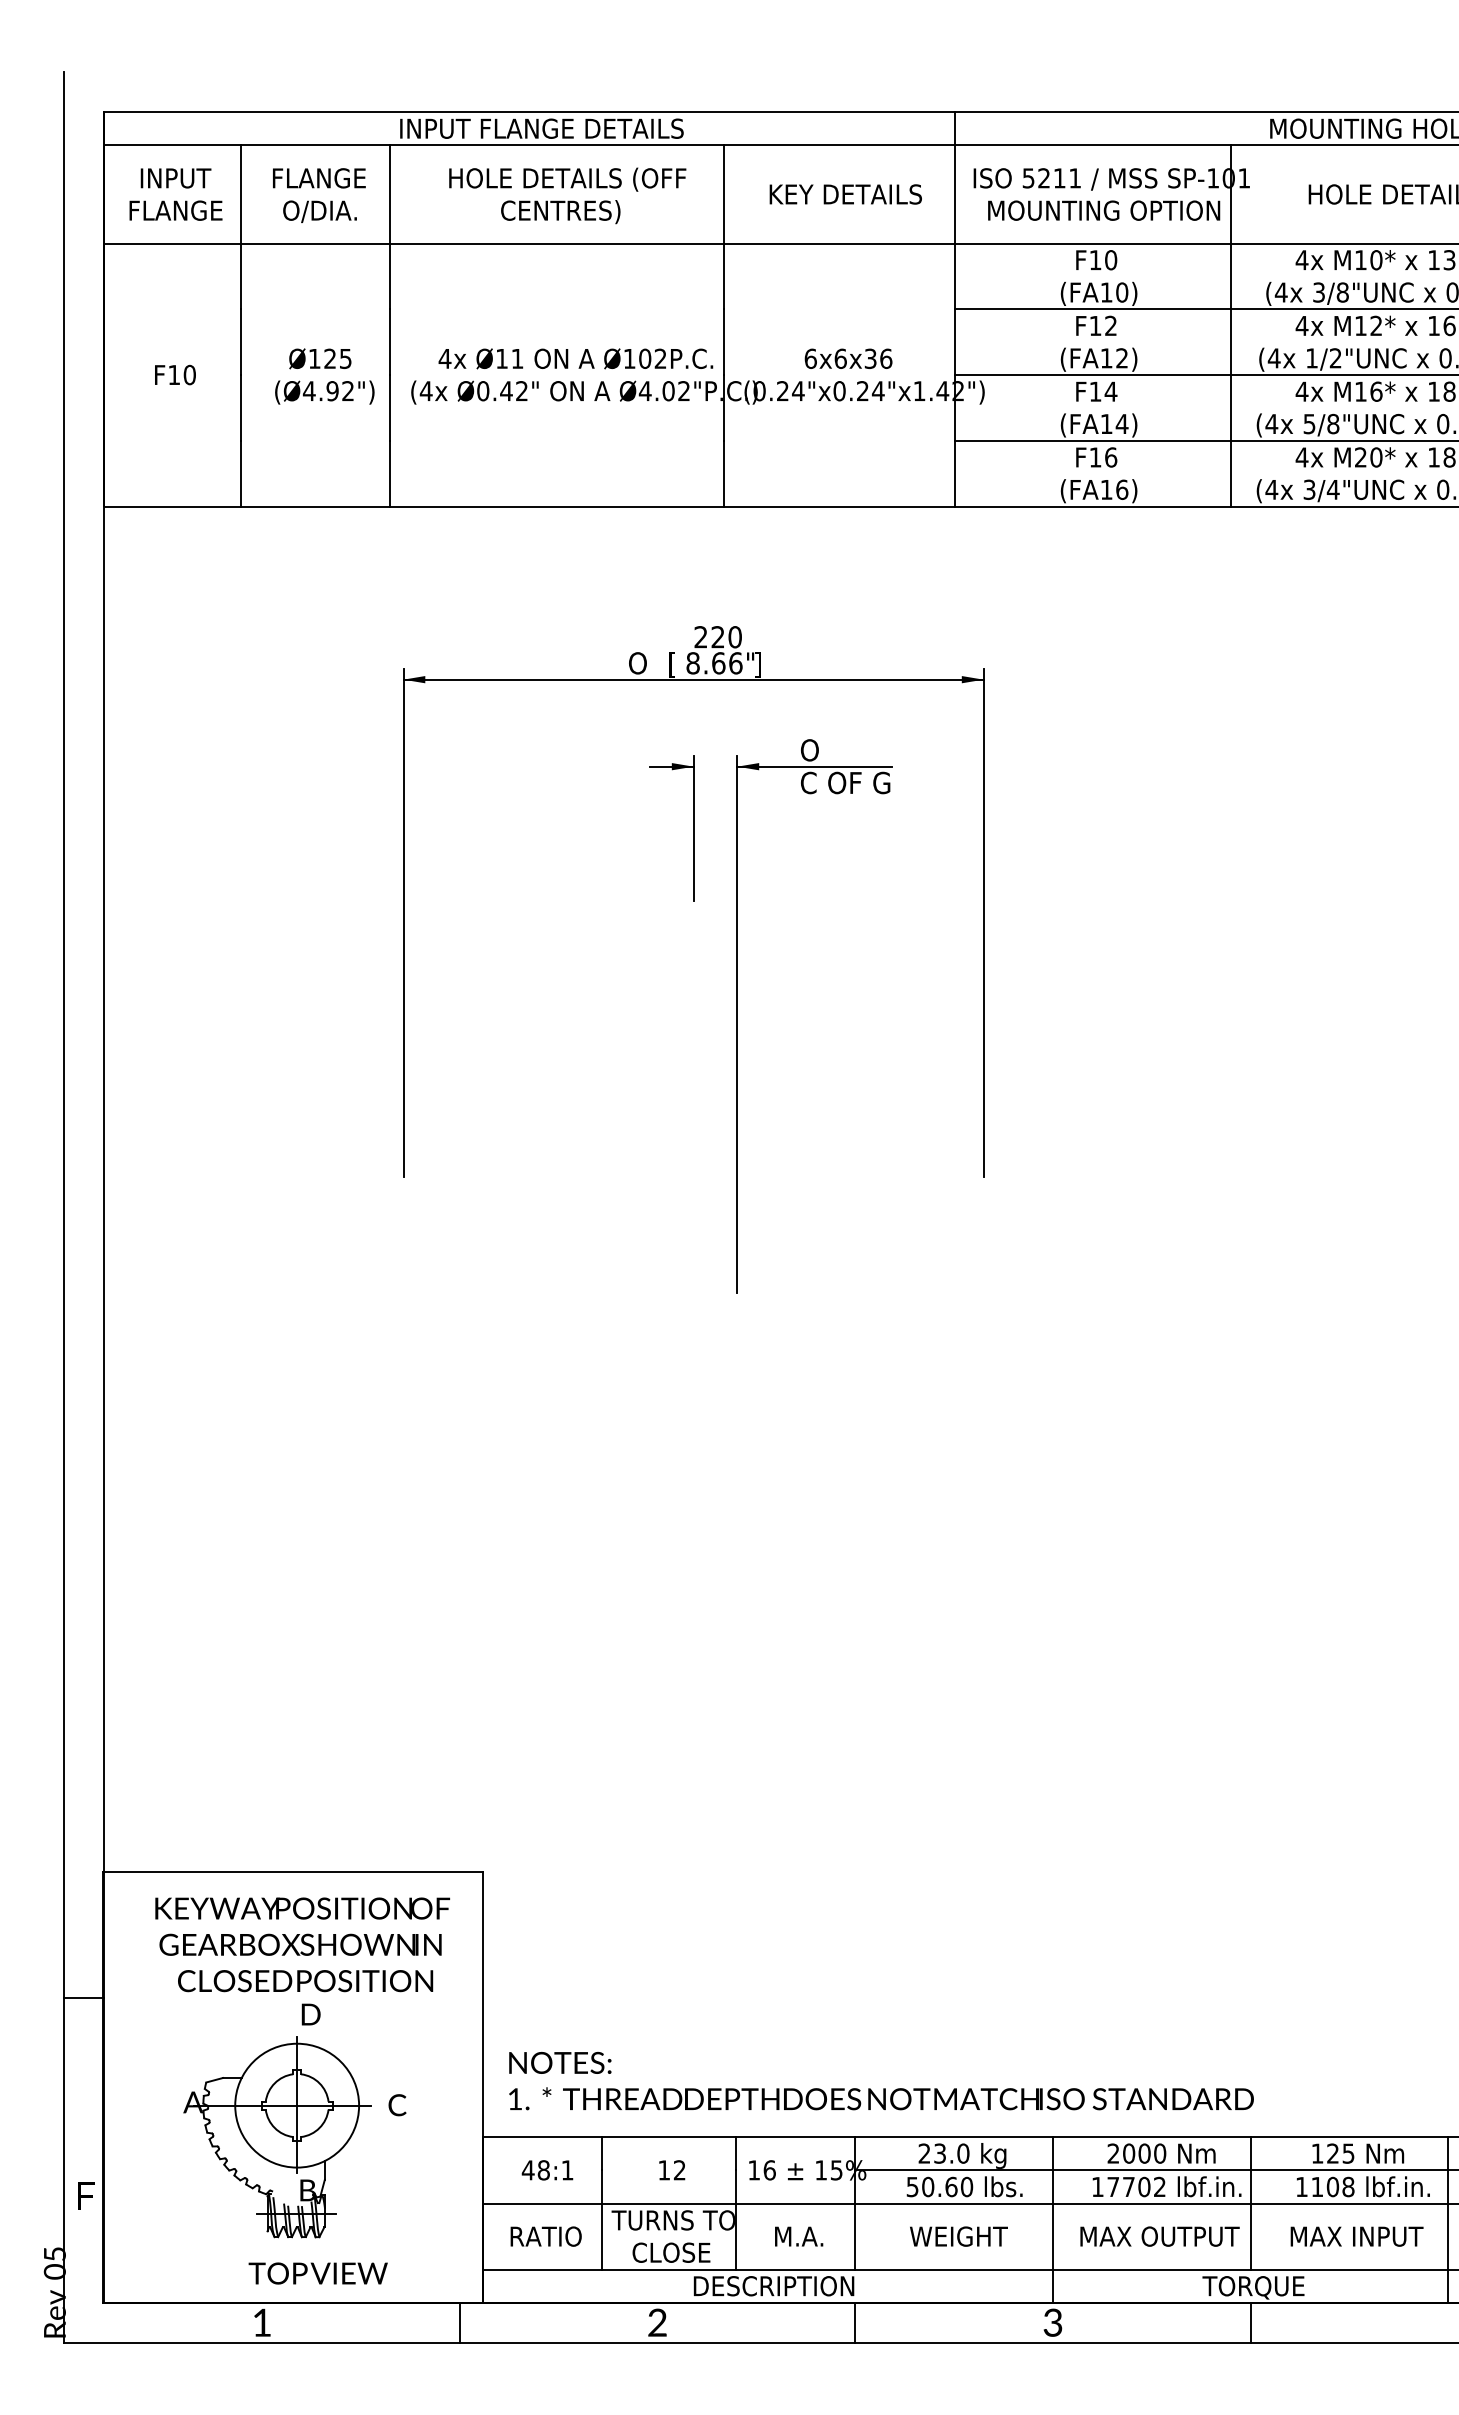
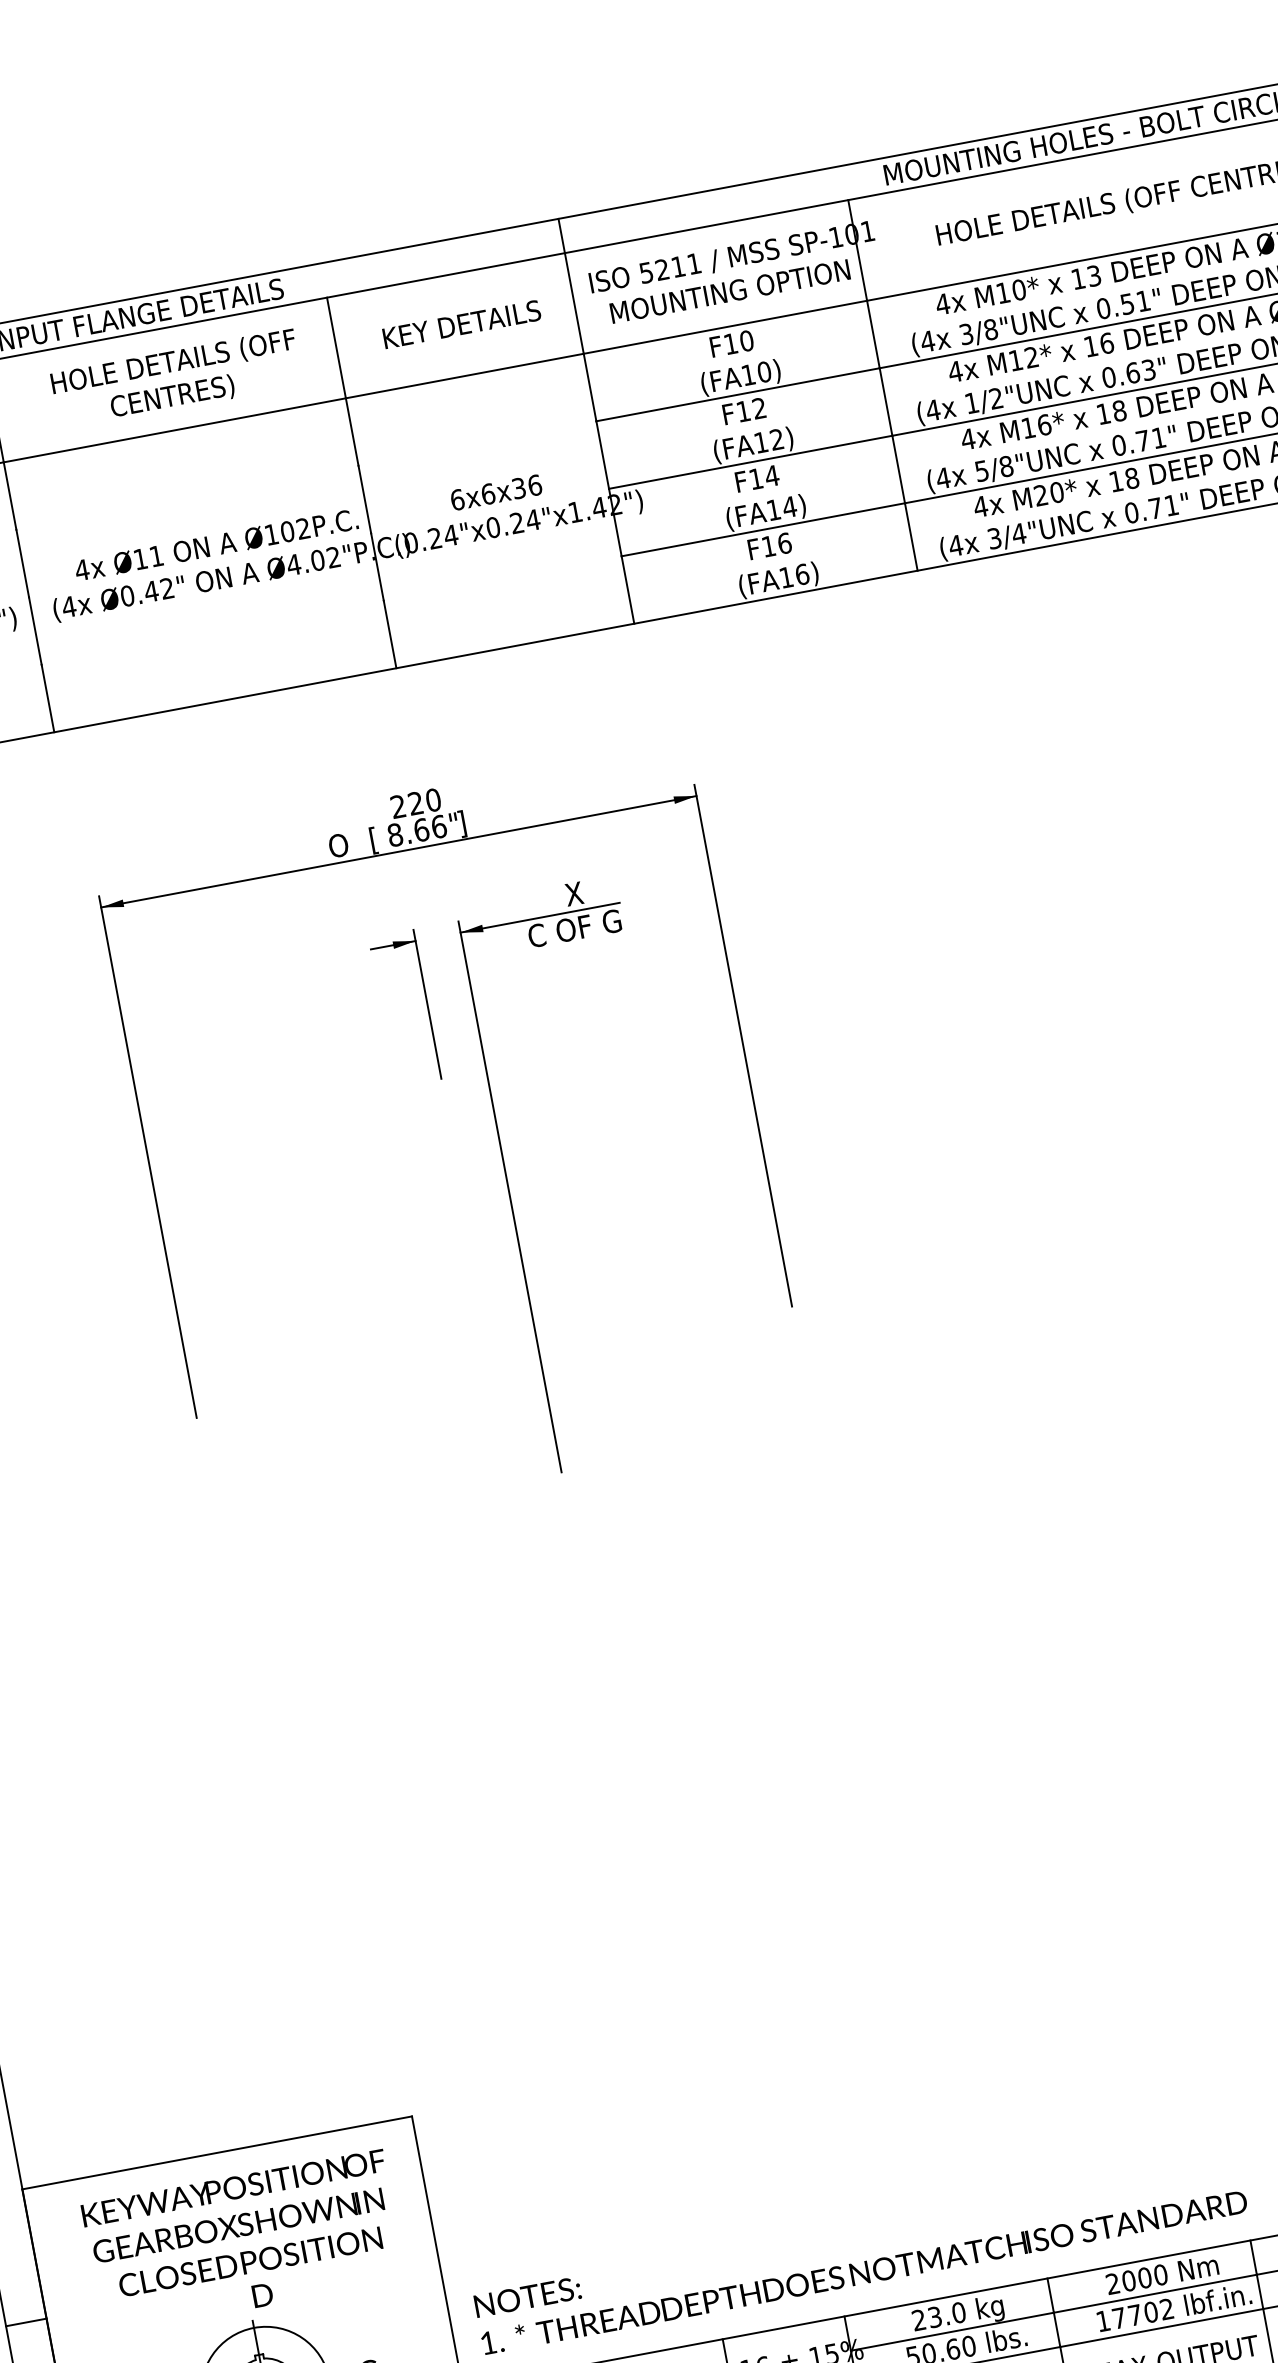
text: (829, 750) -> (551, 898), O -> X

